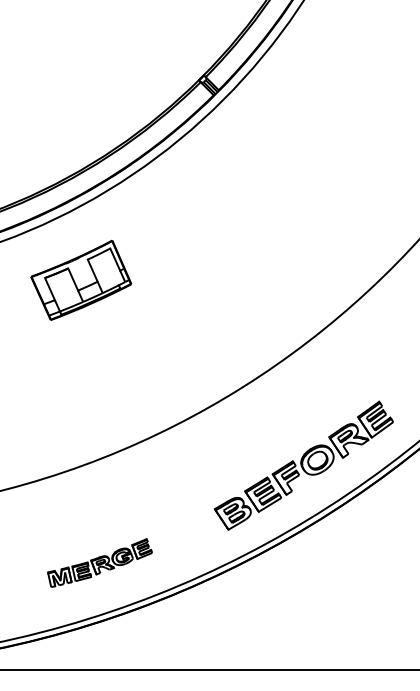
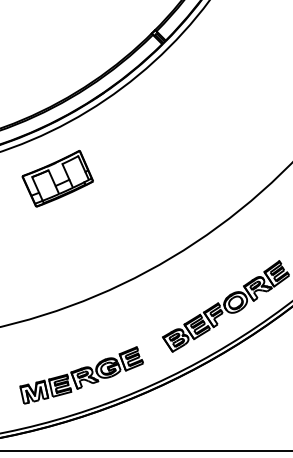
part: (81, 279) -> (57, 178), moved
part: (99, 562) -> (81, 374), size x1.67

